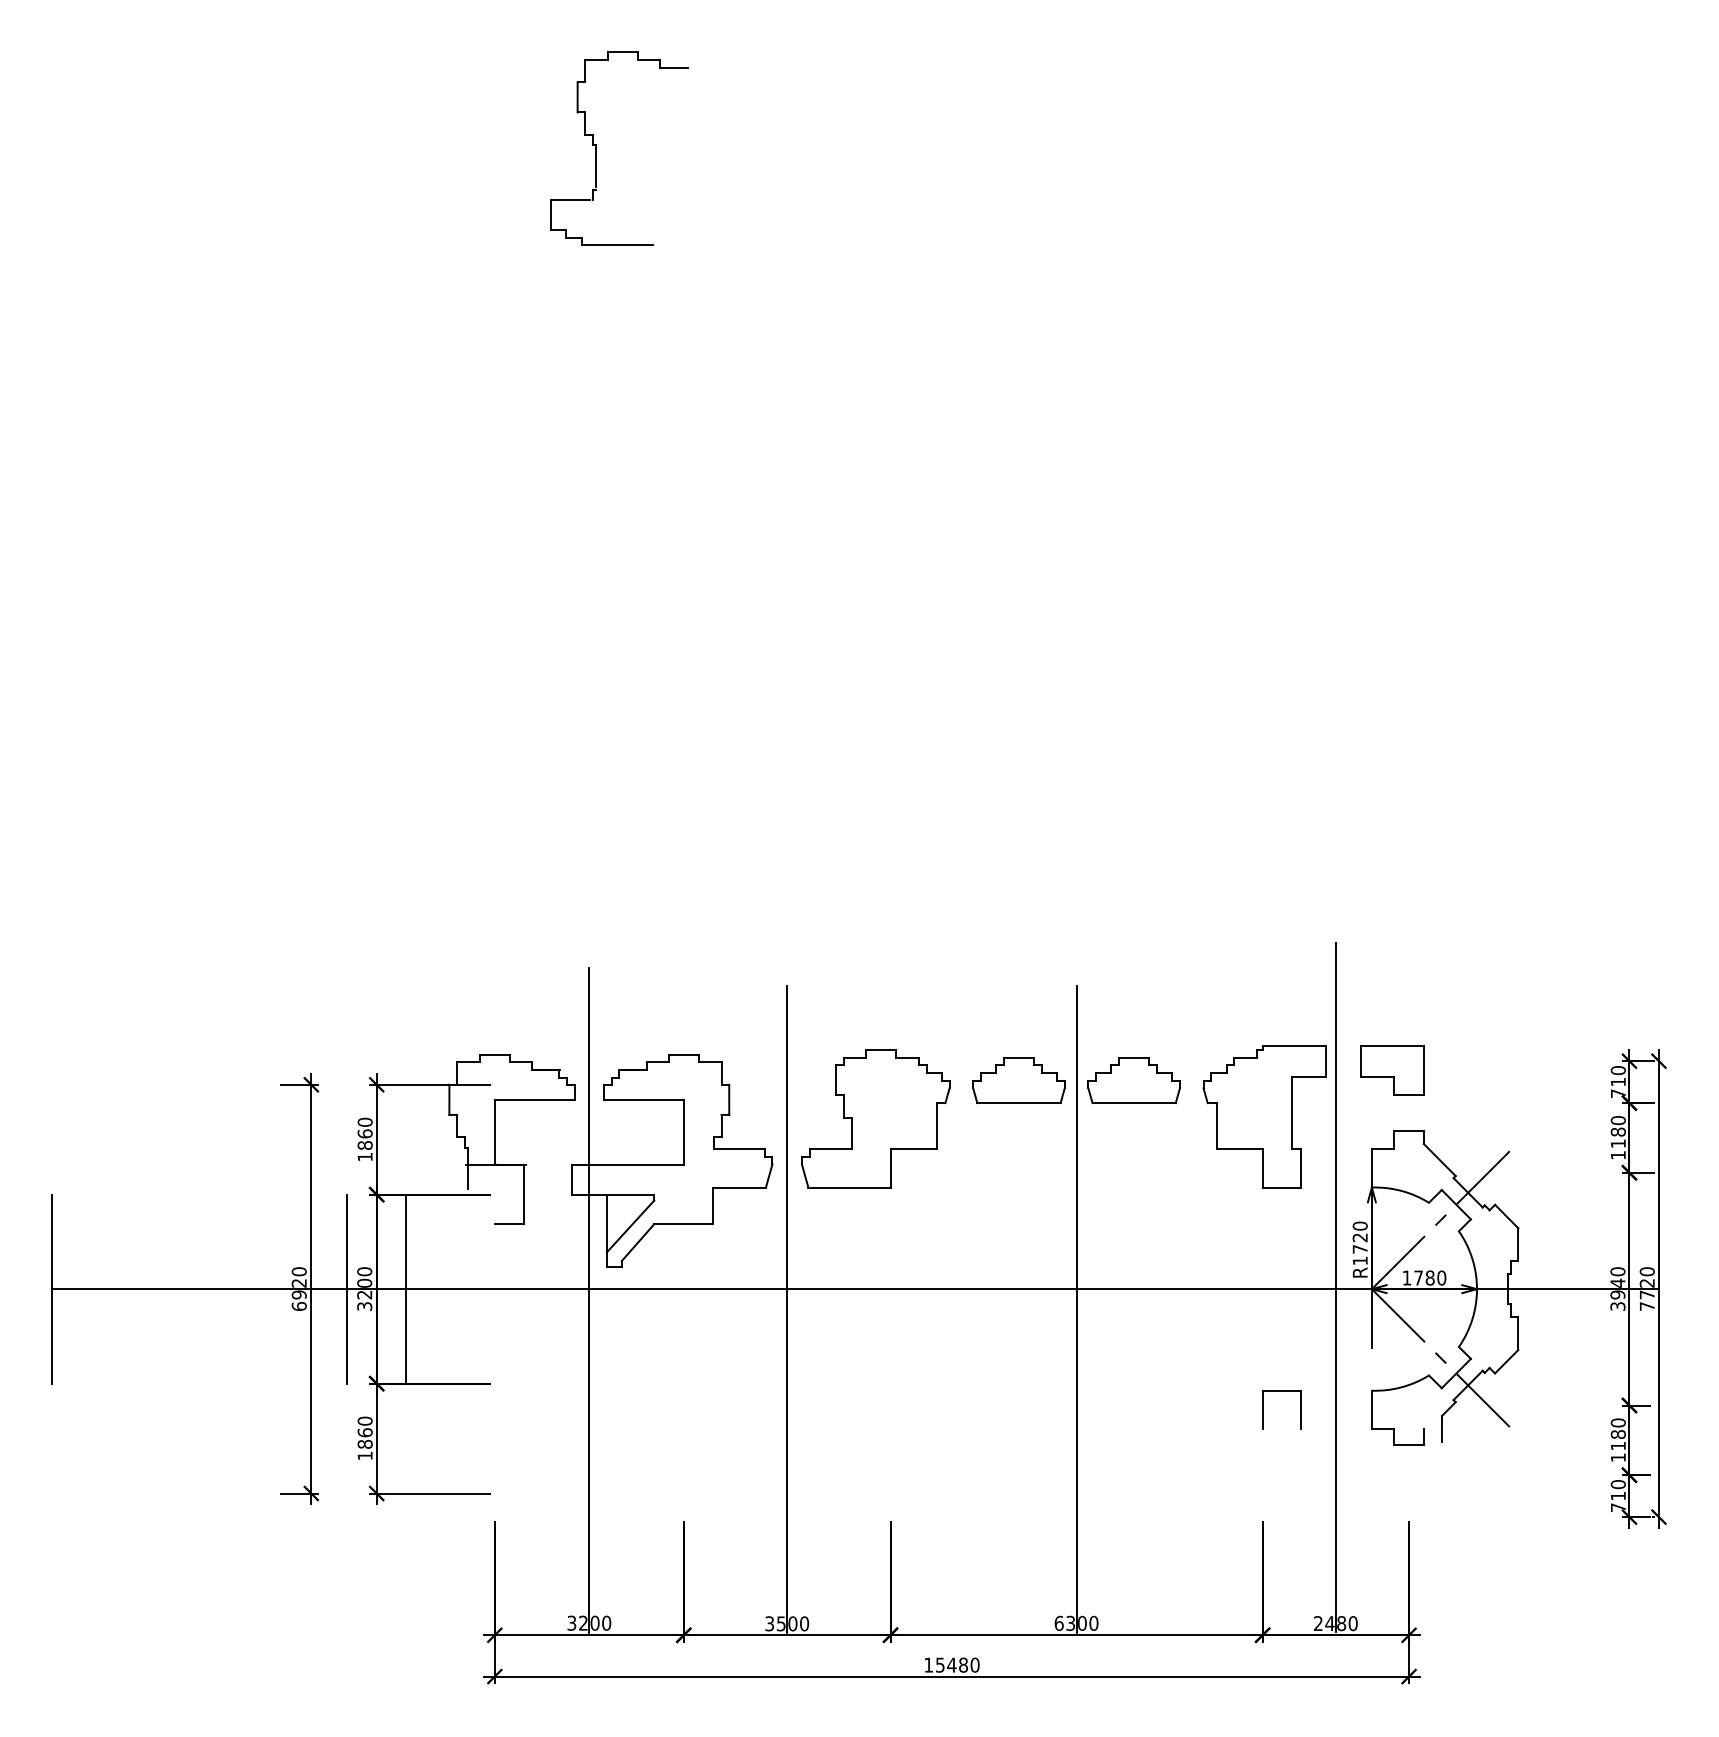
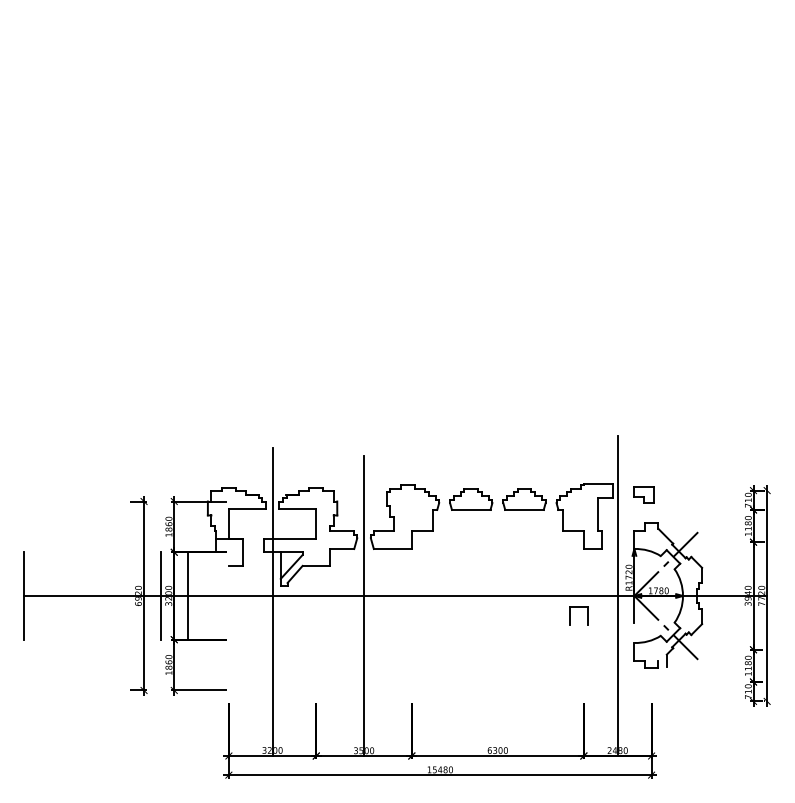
part: (597, 148) -> (276, 68), removed
part: (1391, 1069) -> (643, 494), size x0.7
line: (1075, 1309) -> (497, 605), removed
part: (1281, 1391) -> (578, 607), moved

